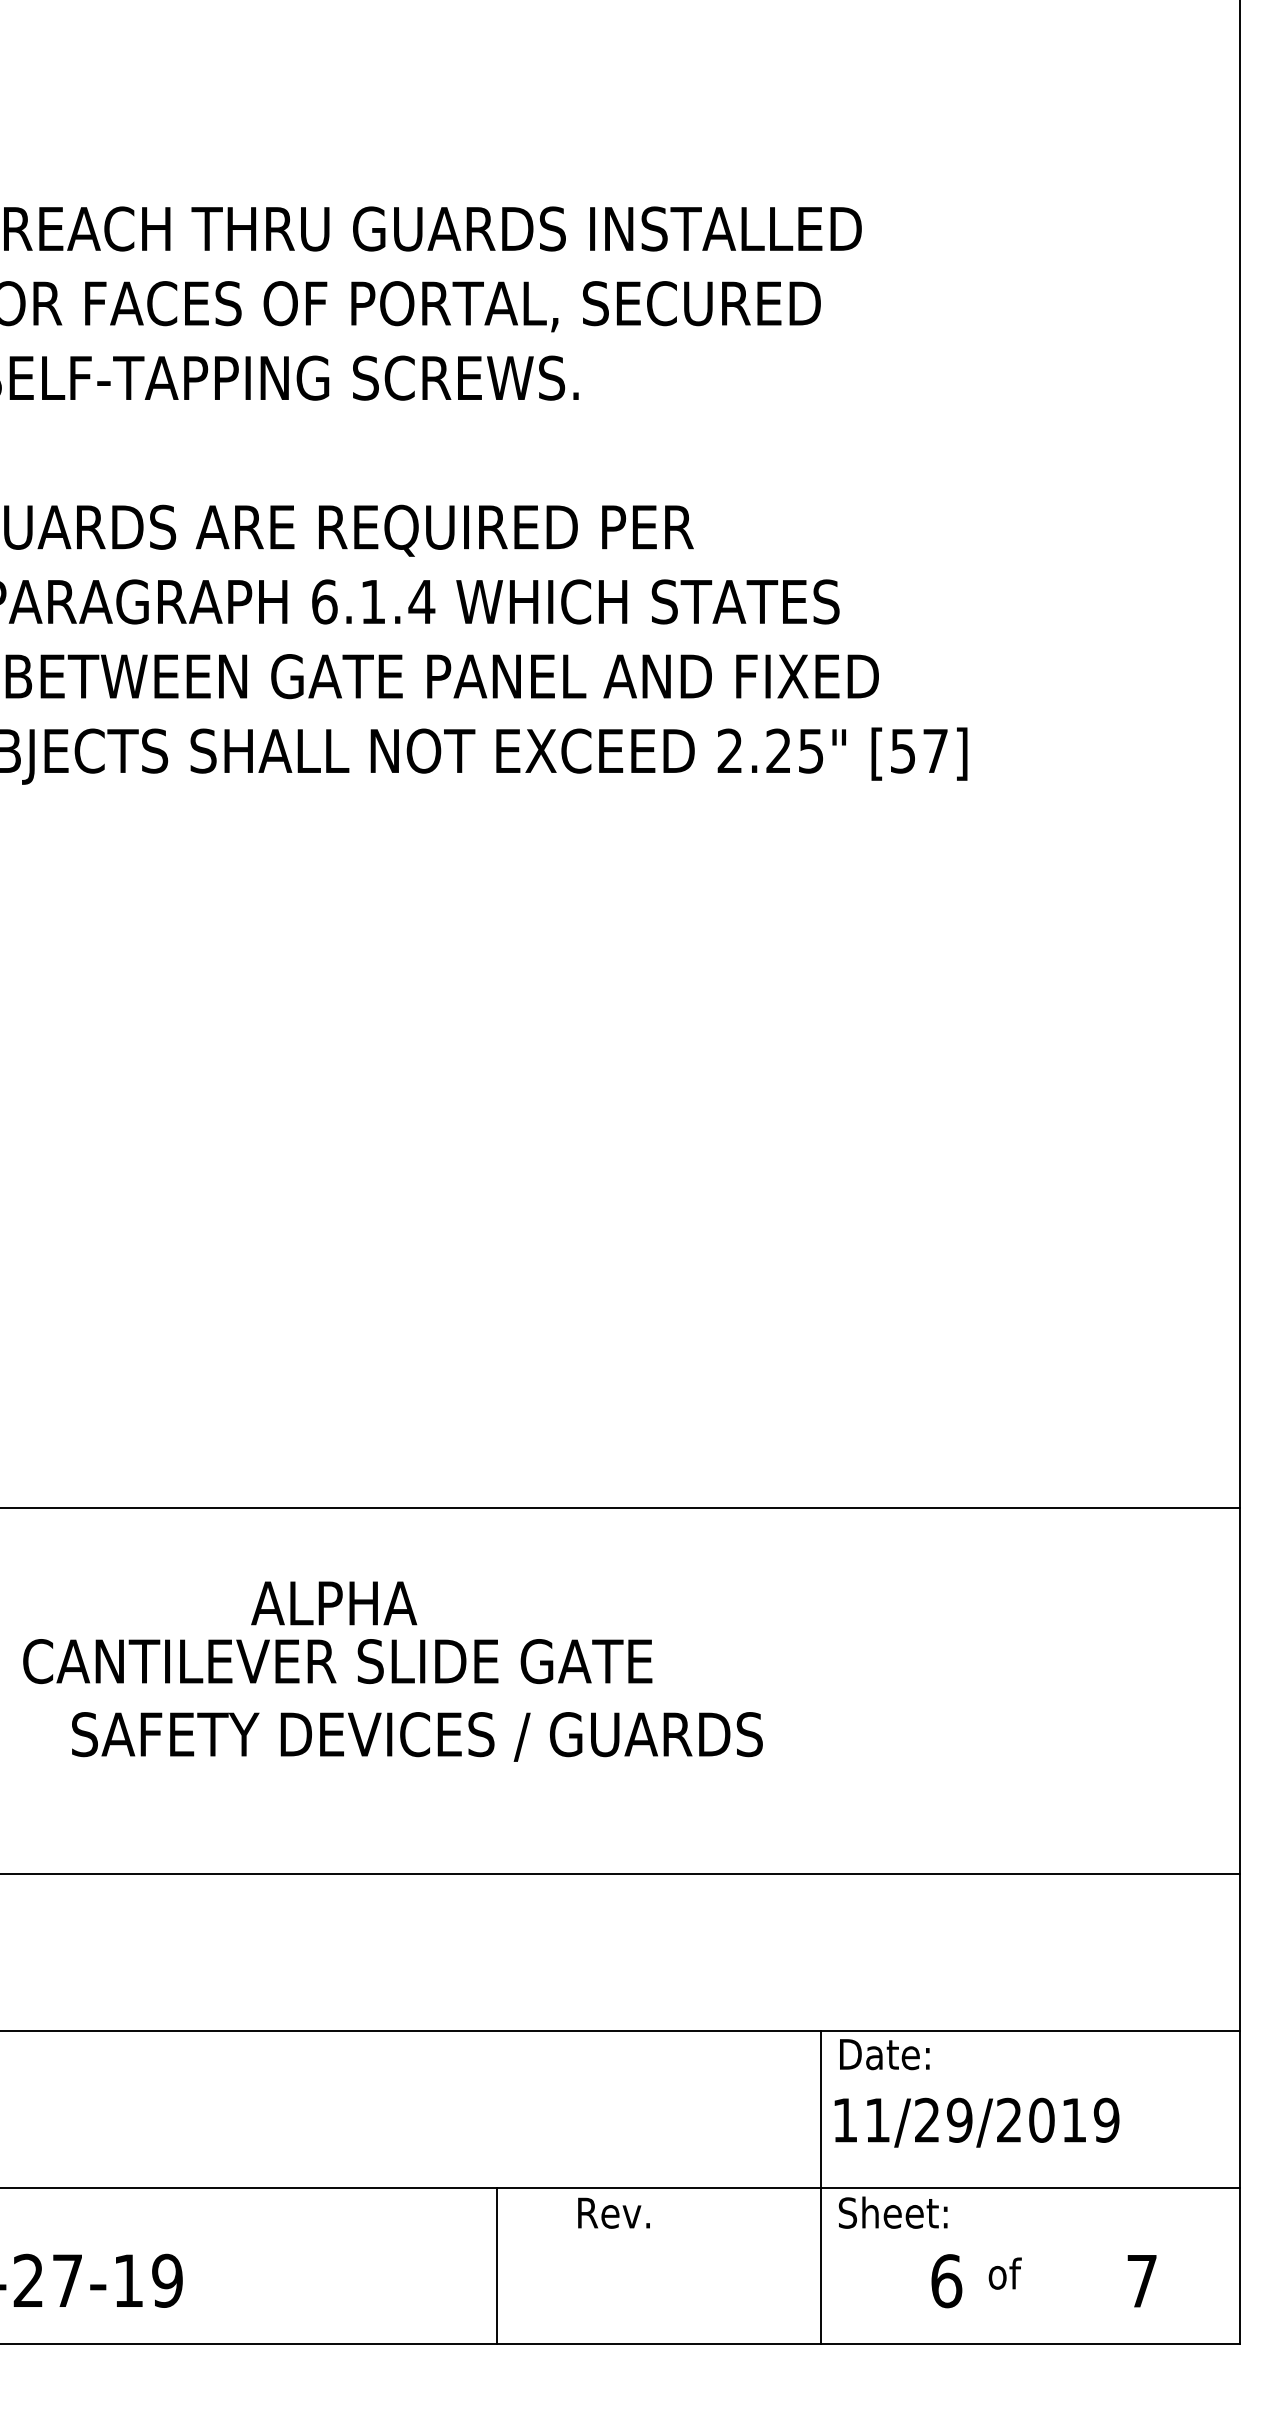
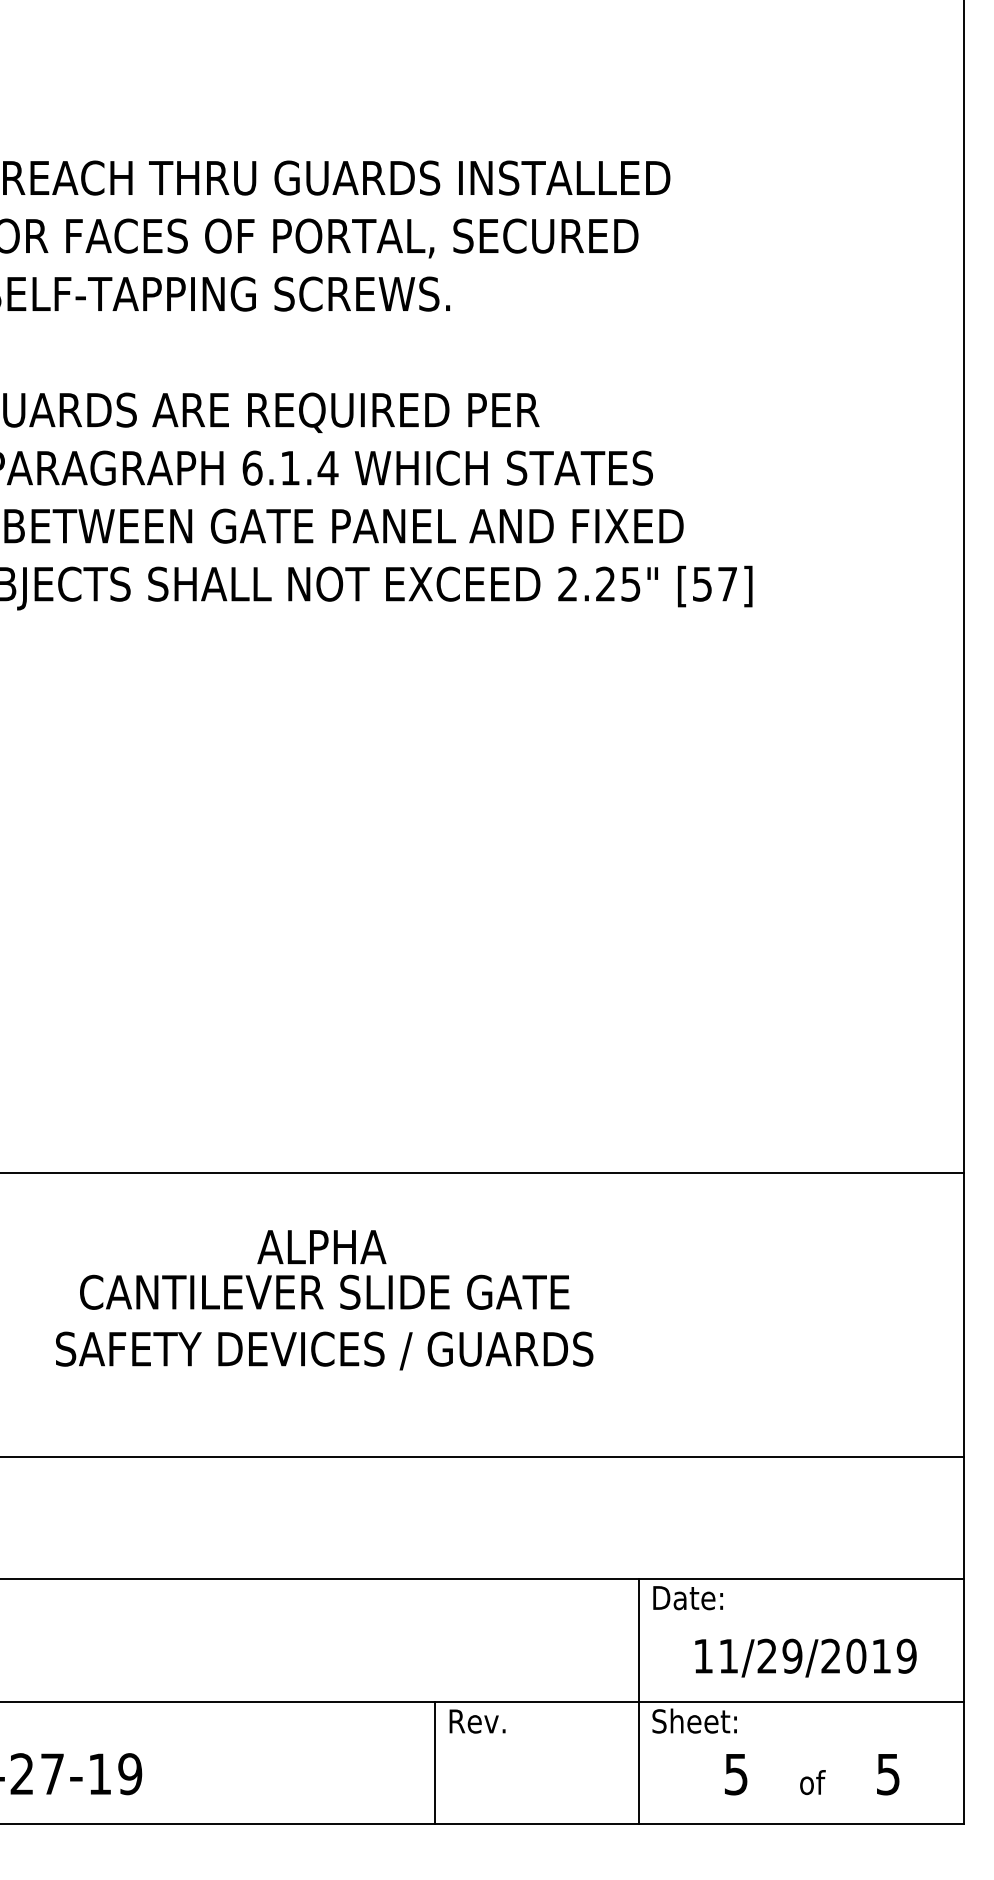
text: (337, 1632) -> (324, 1269), moved
text: (976, 2121) -> (805, 1657), moved
line: (496, 2265) -> (435, 1762), moved
text: (1004, 2273) -> (812, 1782), moved
text: (946, 2281) -> (736, 1774), 6 -> 5
text: (1142, 2281) -> (888, 1774), 7 -> 5

